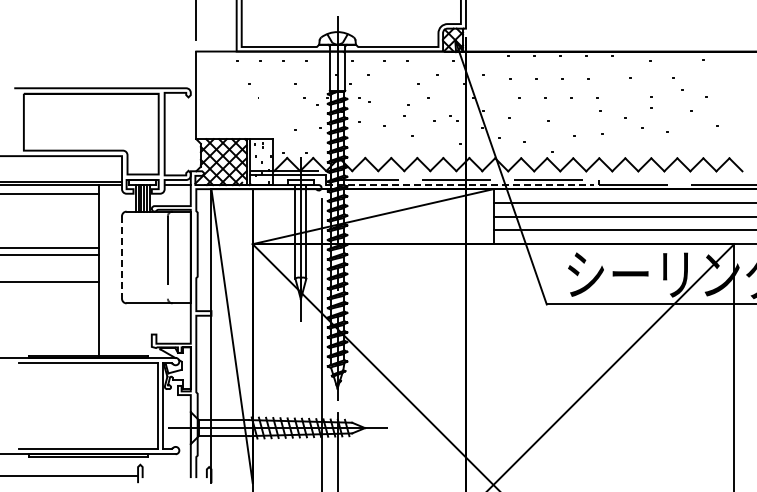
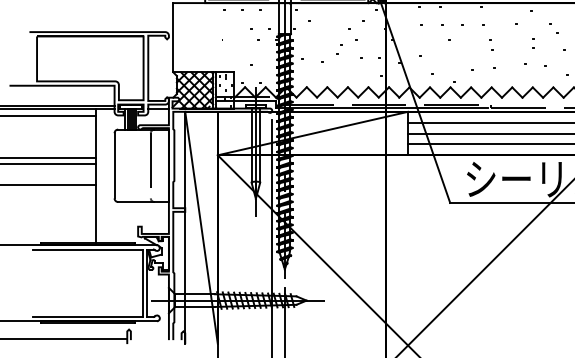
line: (460, 184) -> (382, 108), dashed -> solid
line: (122, 258) -> (114, 166), dashed -> solid

